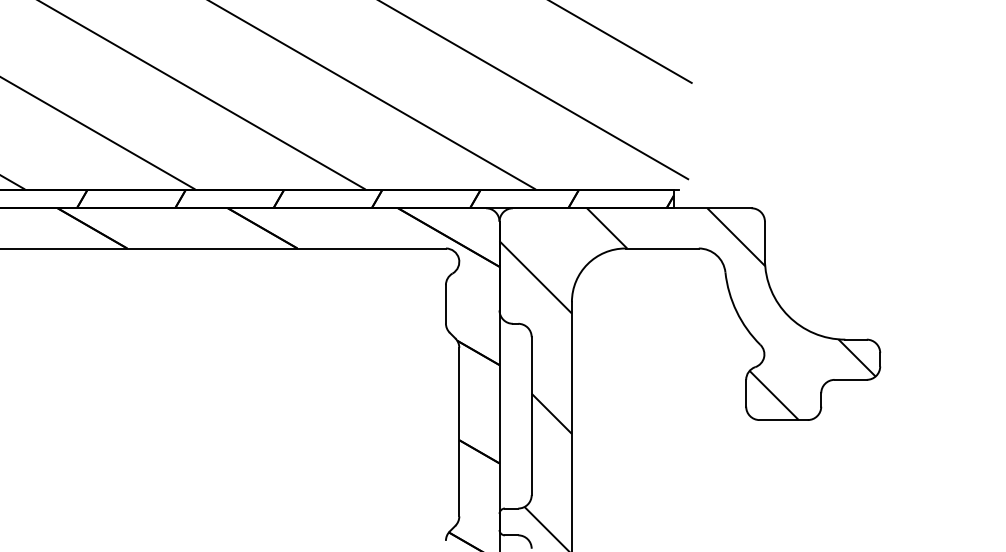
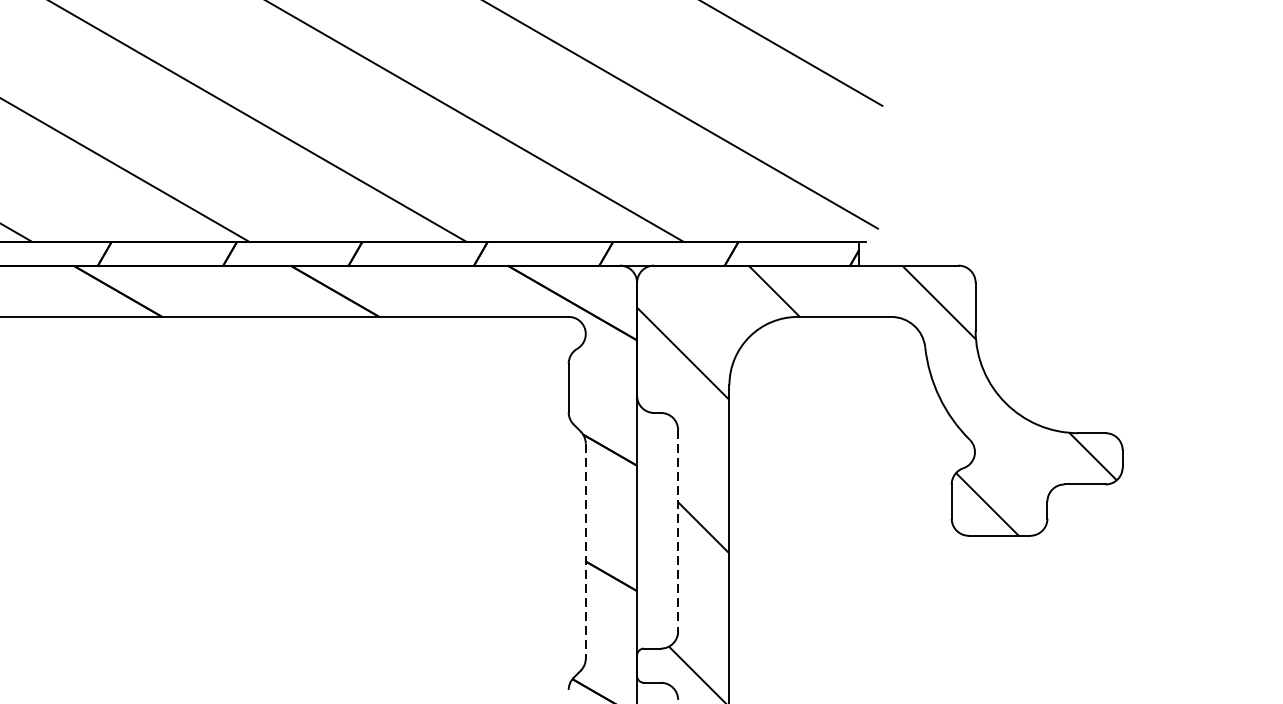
line: (531, 416) -> (677, 531), solid -> dashed
line: (459, 432) -> (586, 551), solid -> dashed

